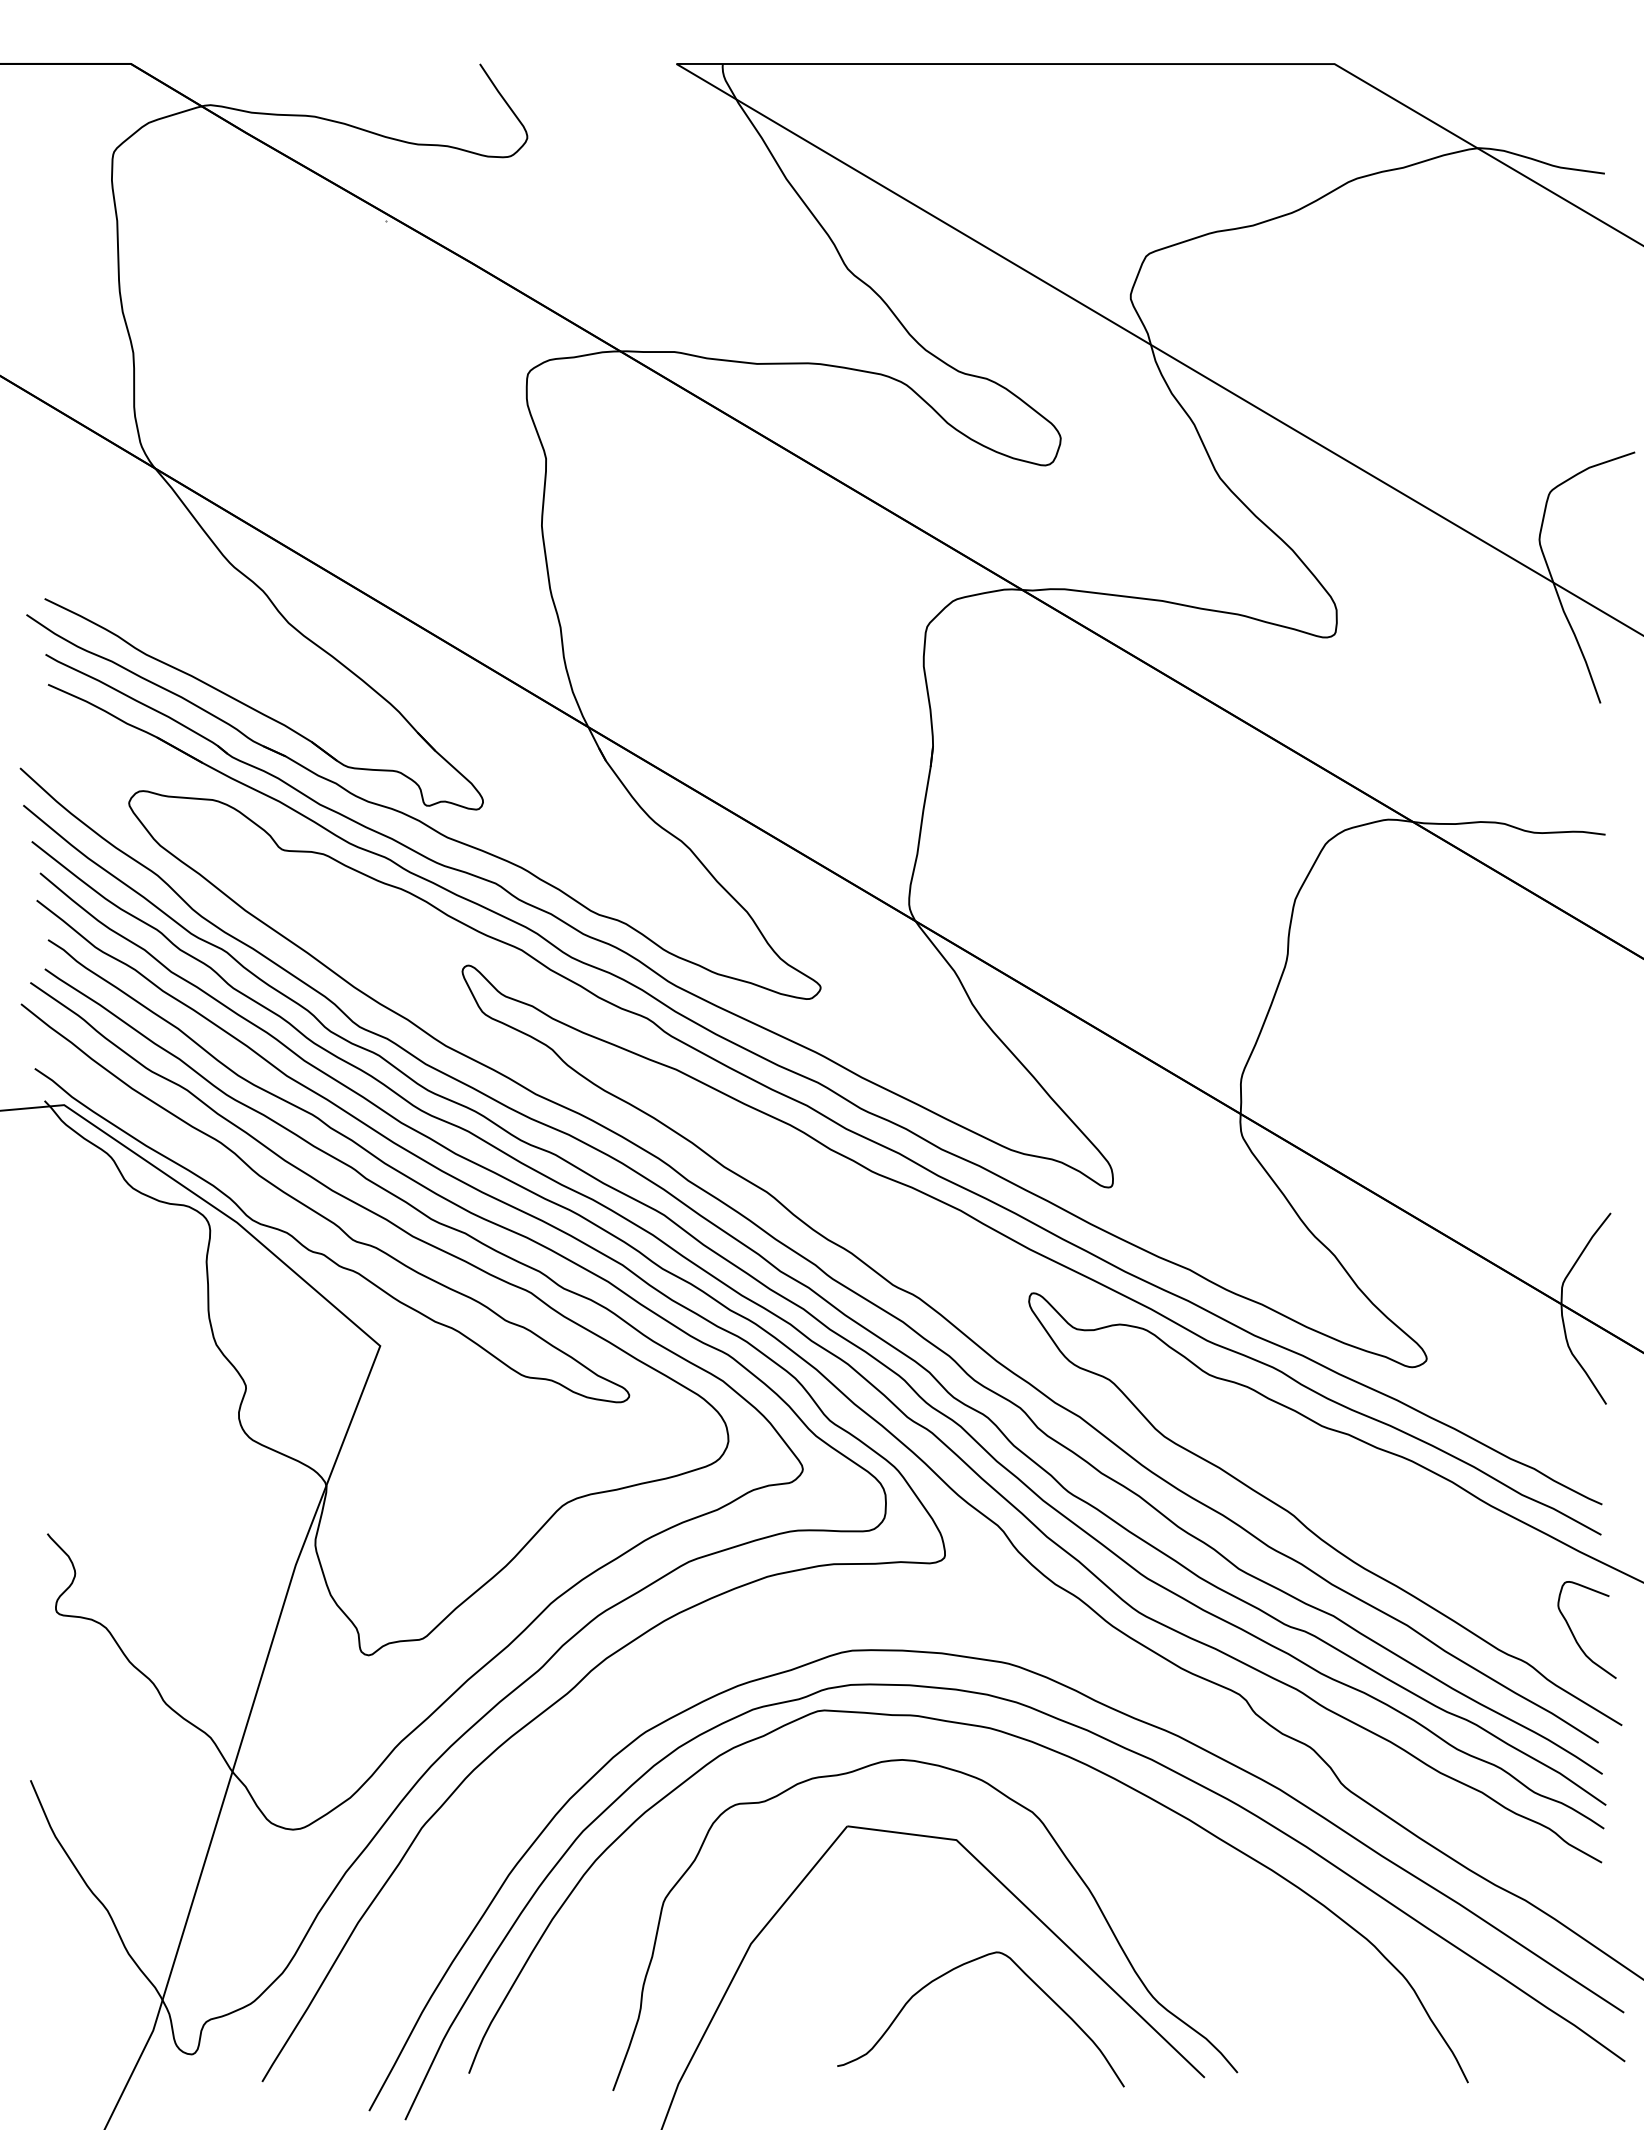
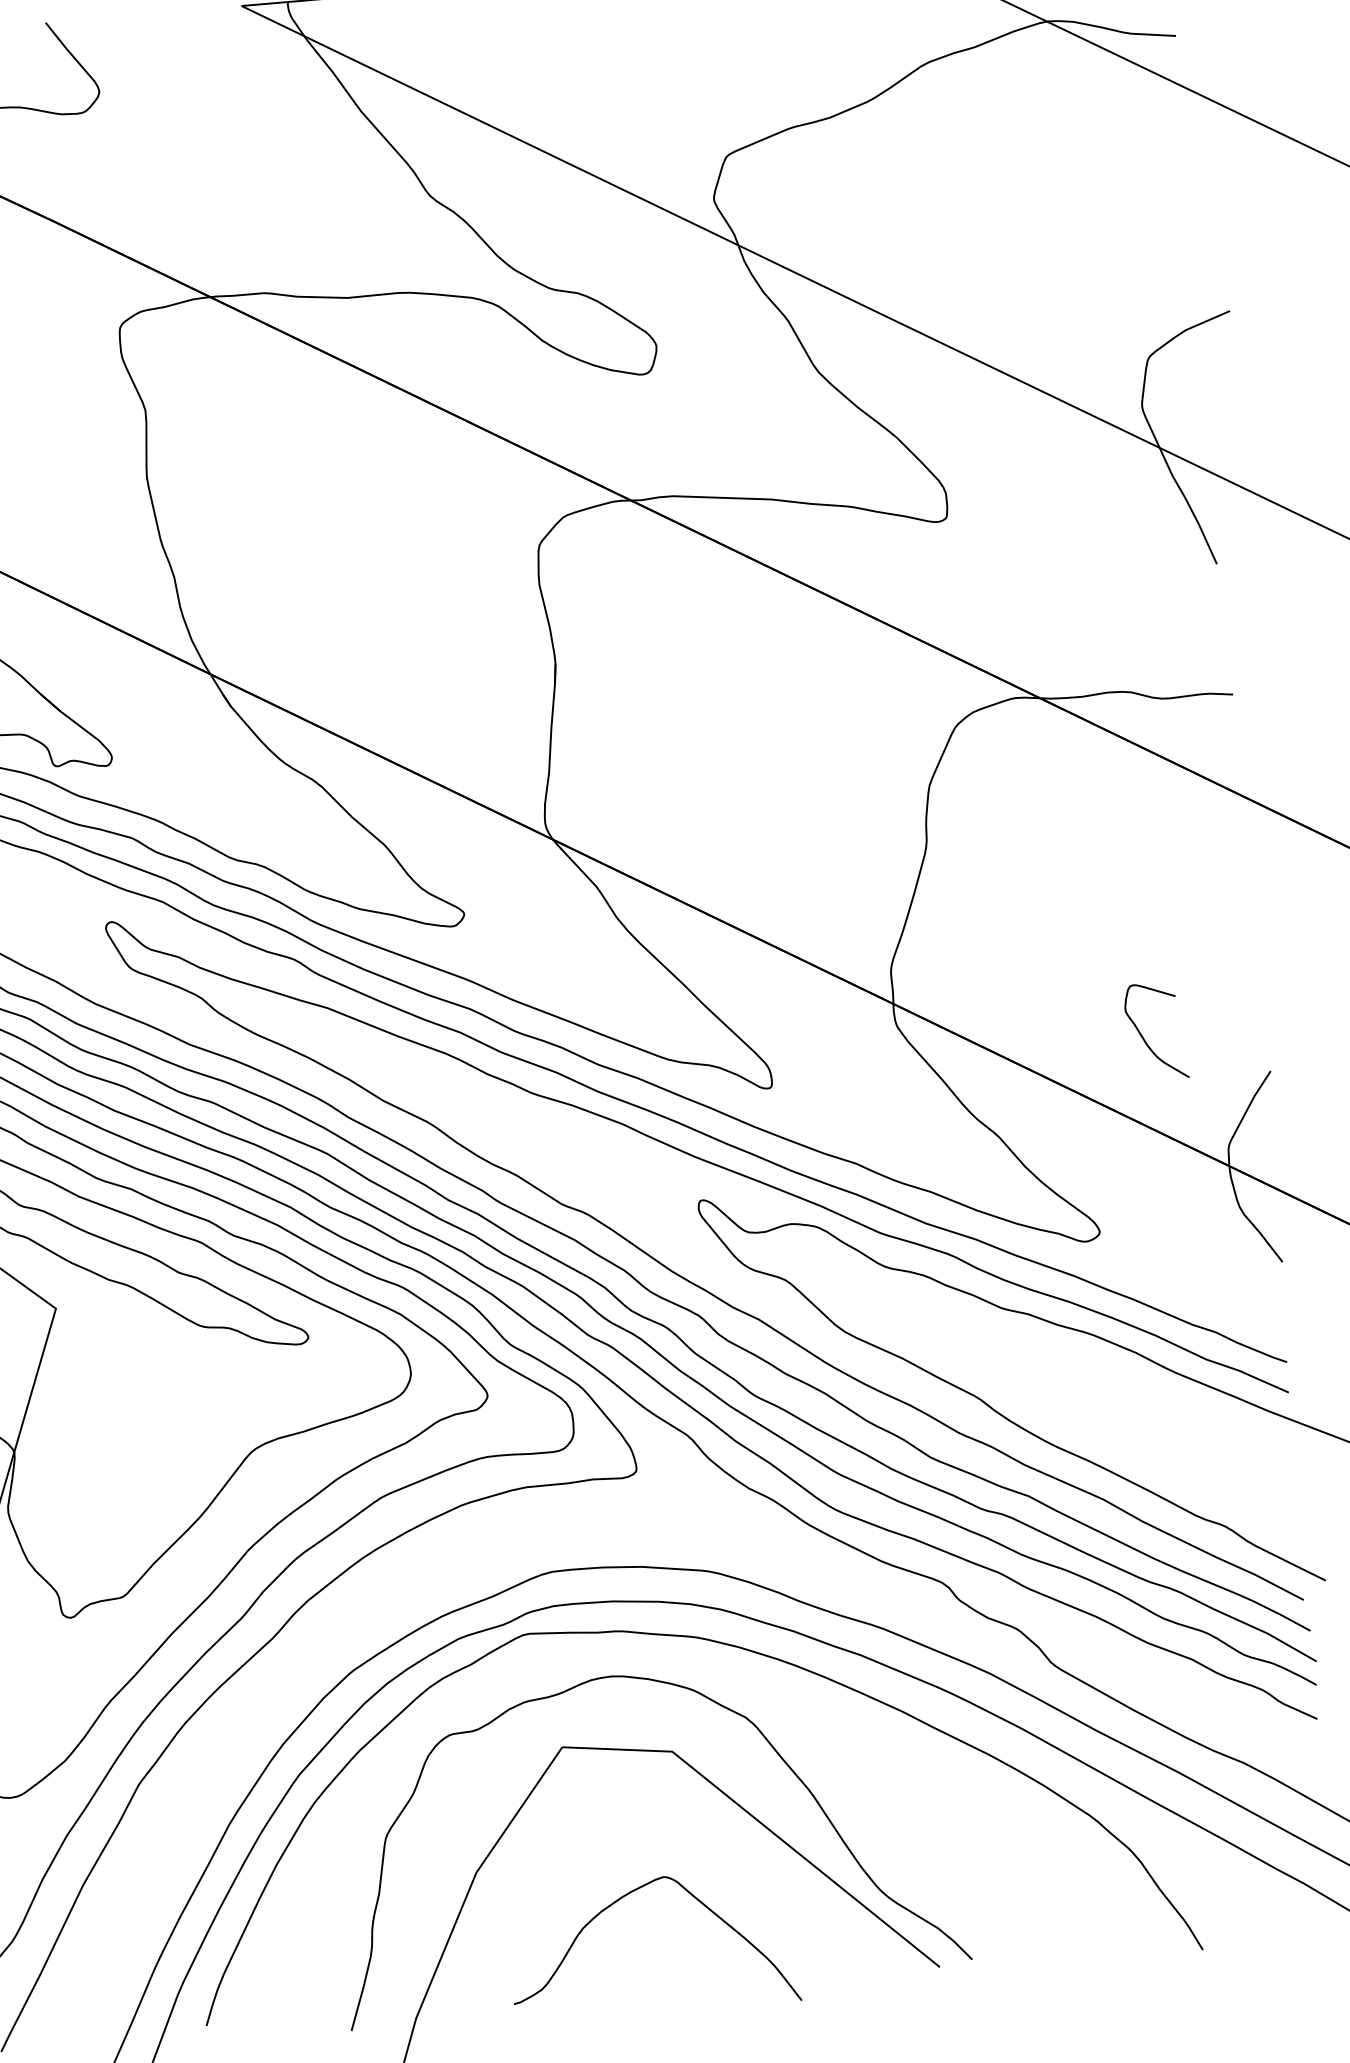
curve: (1574, 1635) -> (1144, 1038), moved
curve: (955, 1969) -> (623, 1897), moved

